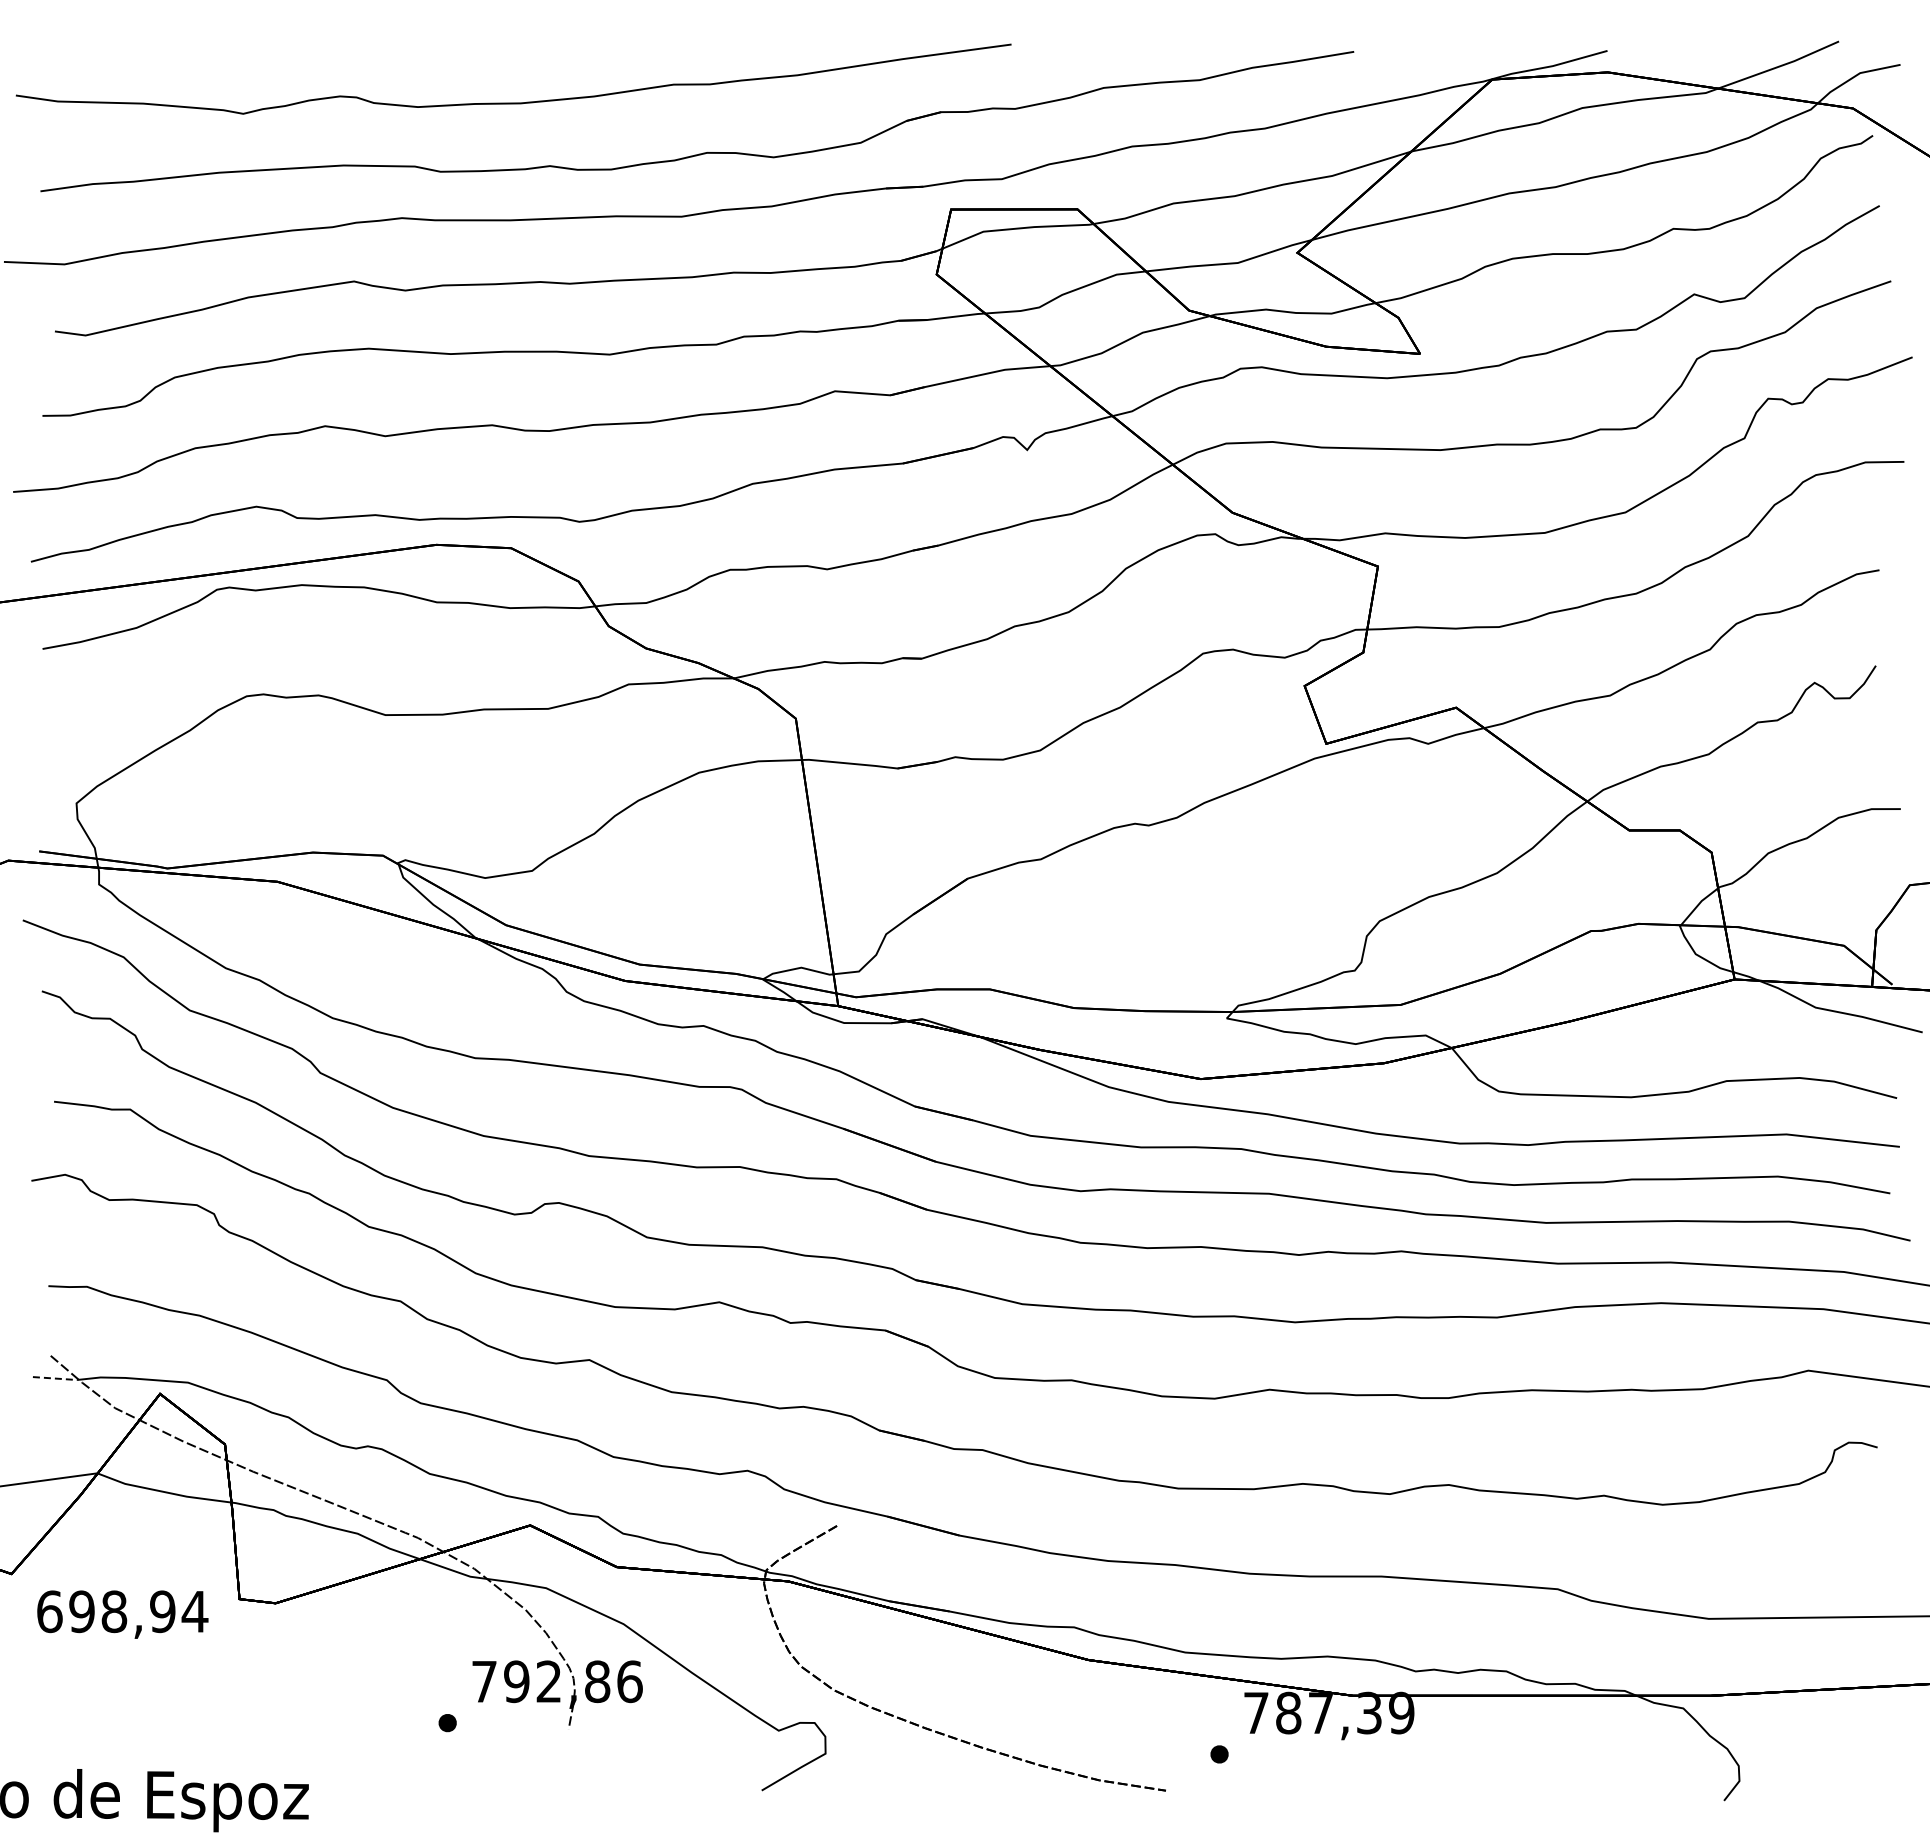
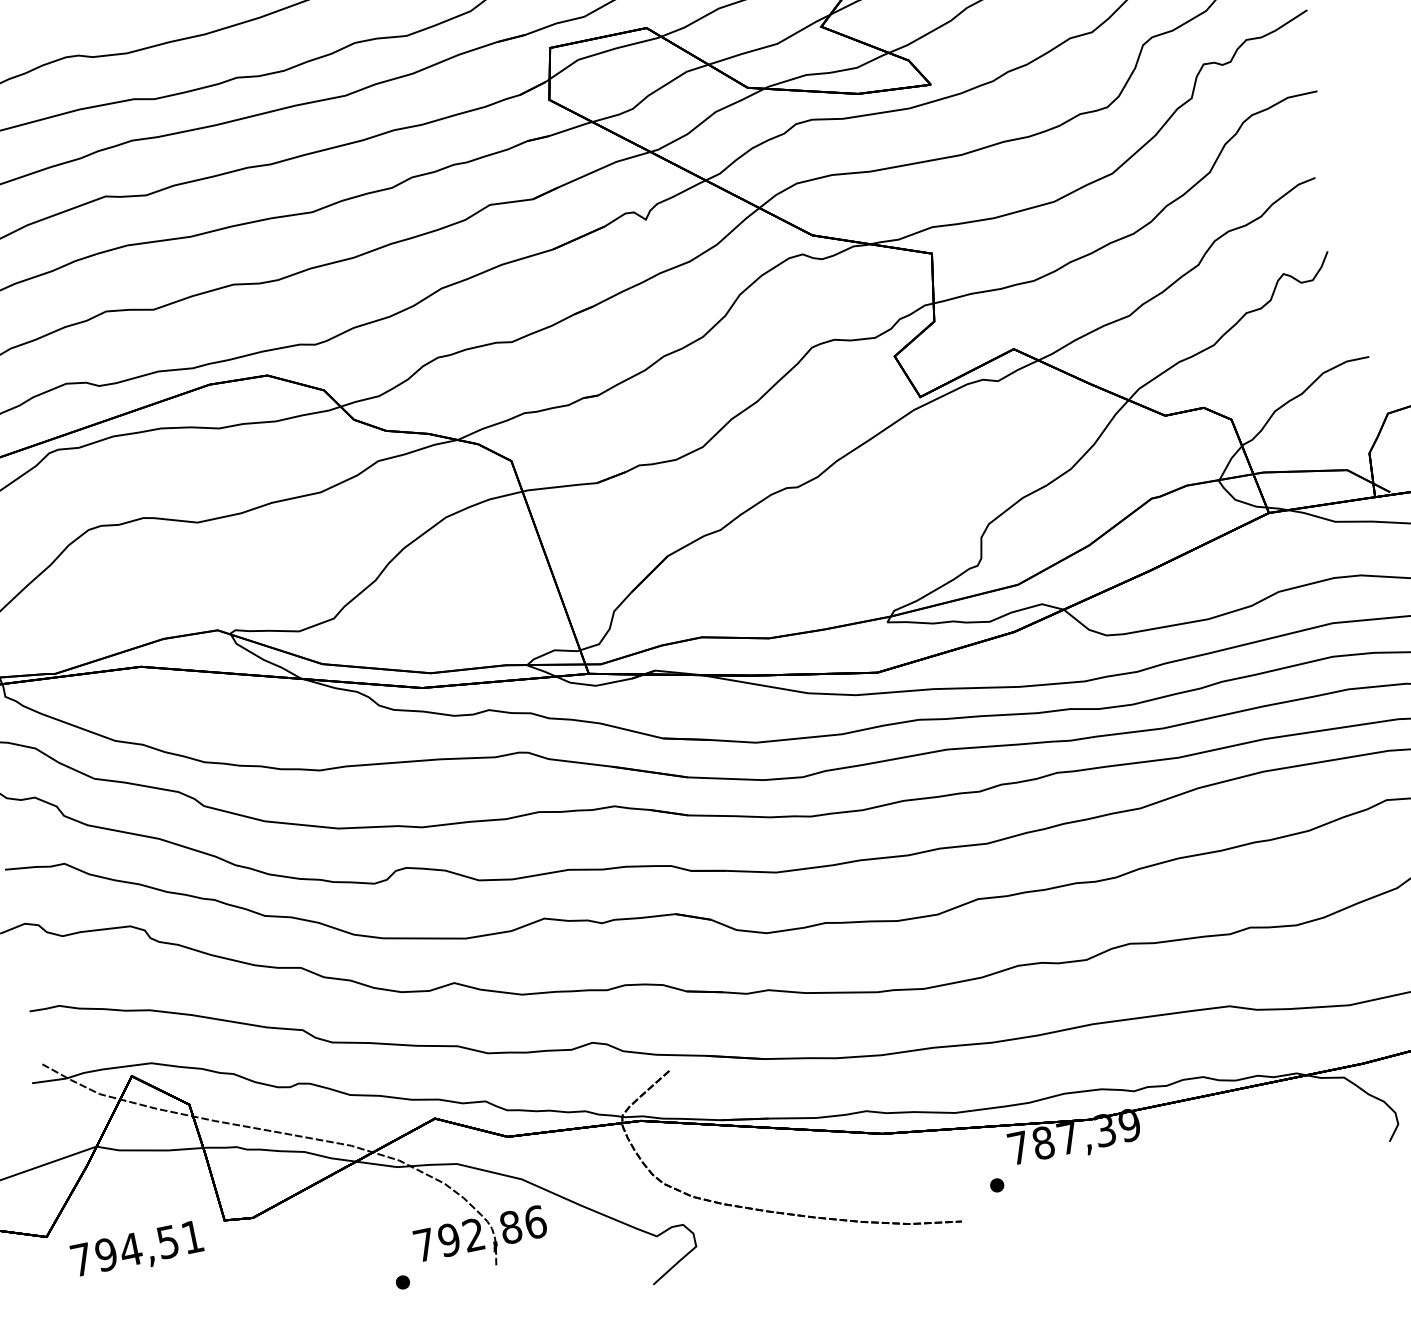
line: (55, 1378) -> (49, 1080), dashed -> solid
text: (122, 1611) -> (137, 1248), 698,94 -> 794,51

